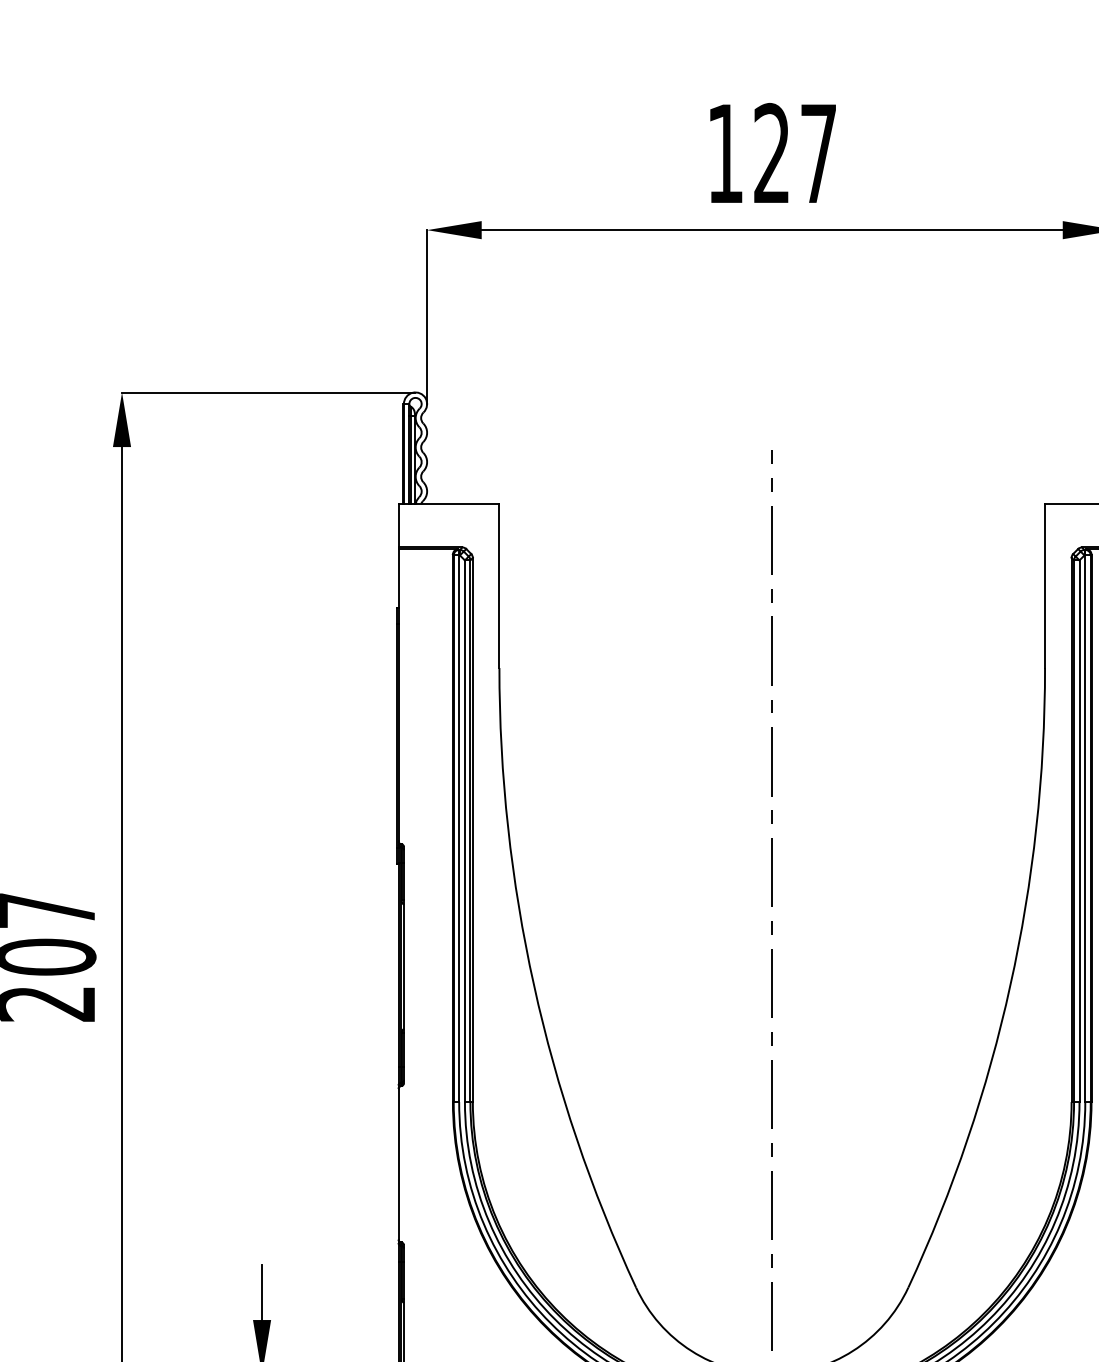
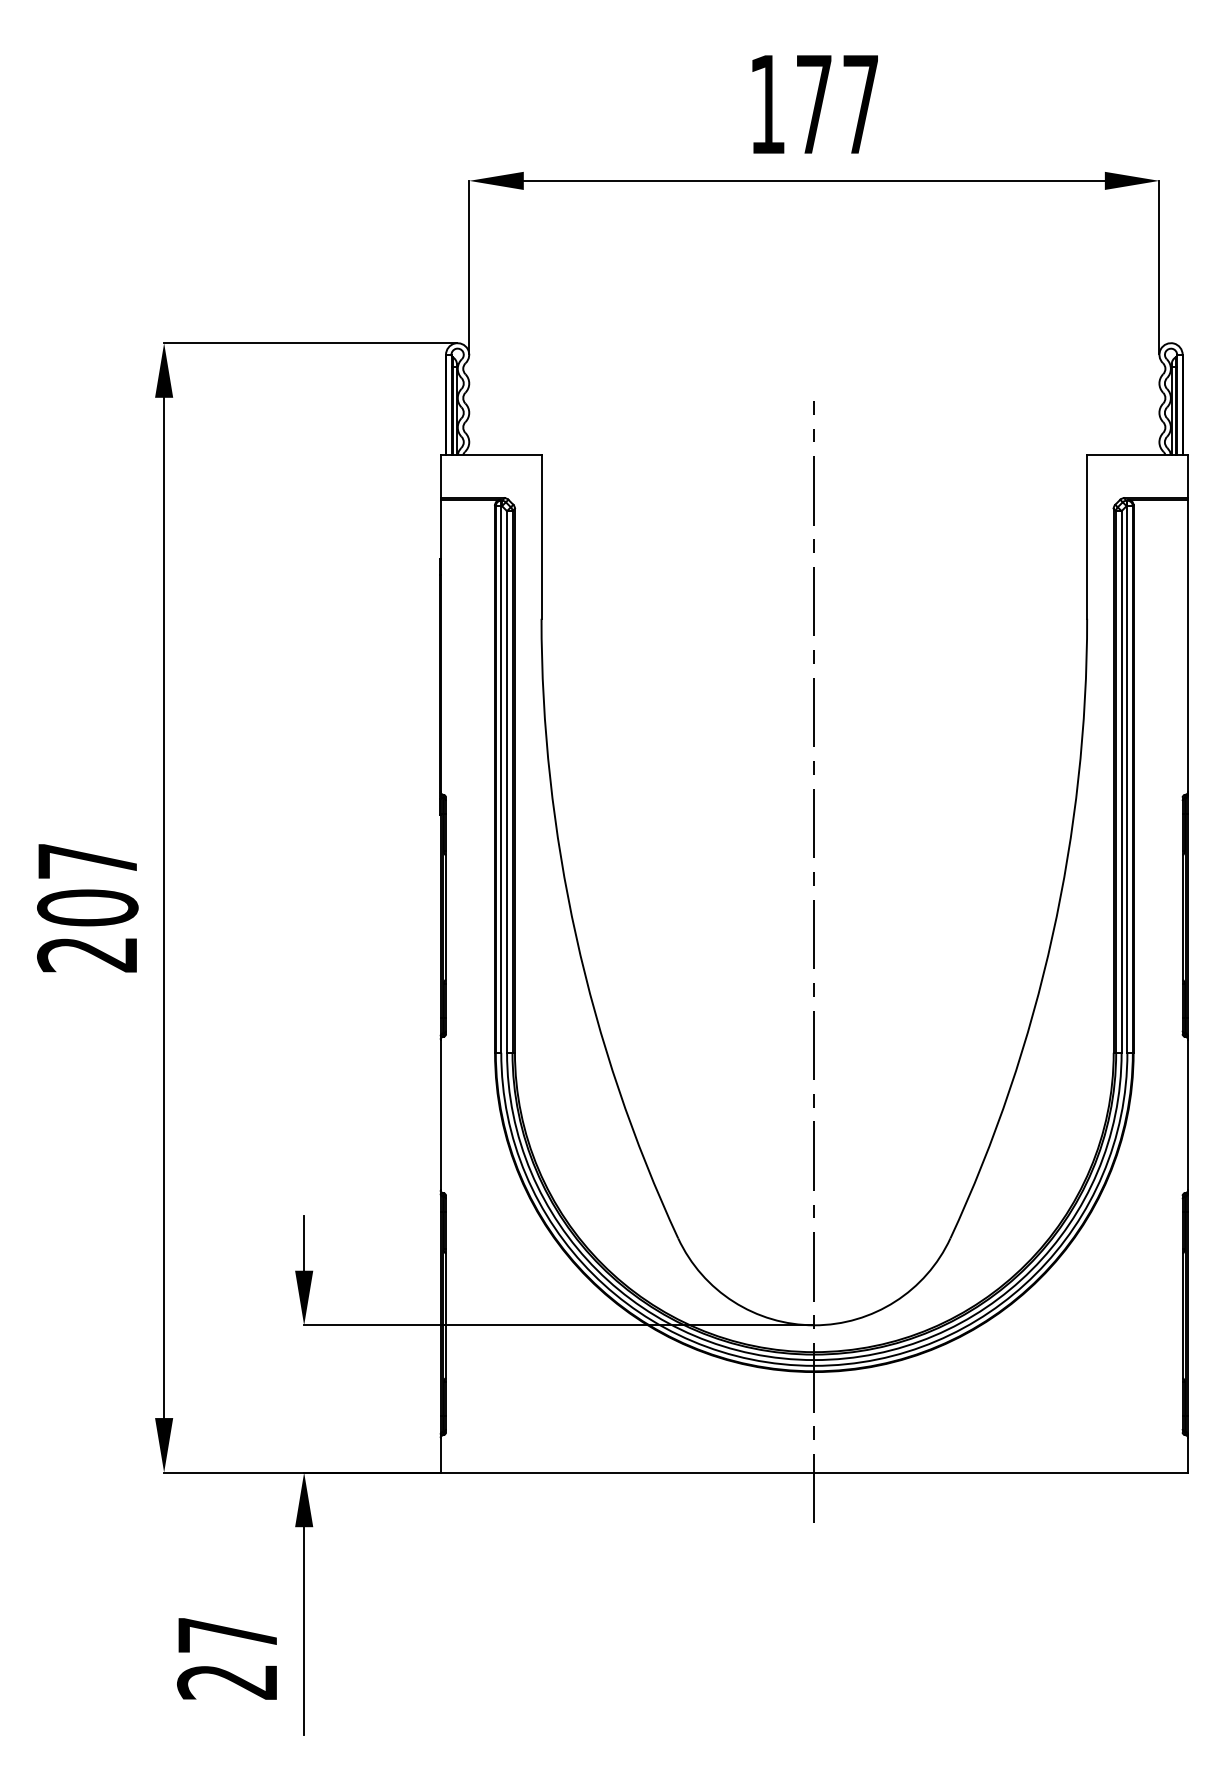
text: (771, 152) -> (813, 103), 127 -> 177

